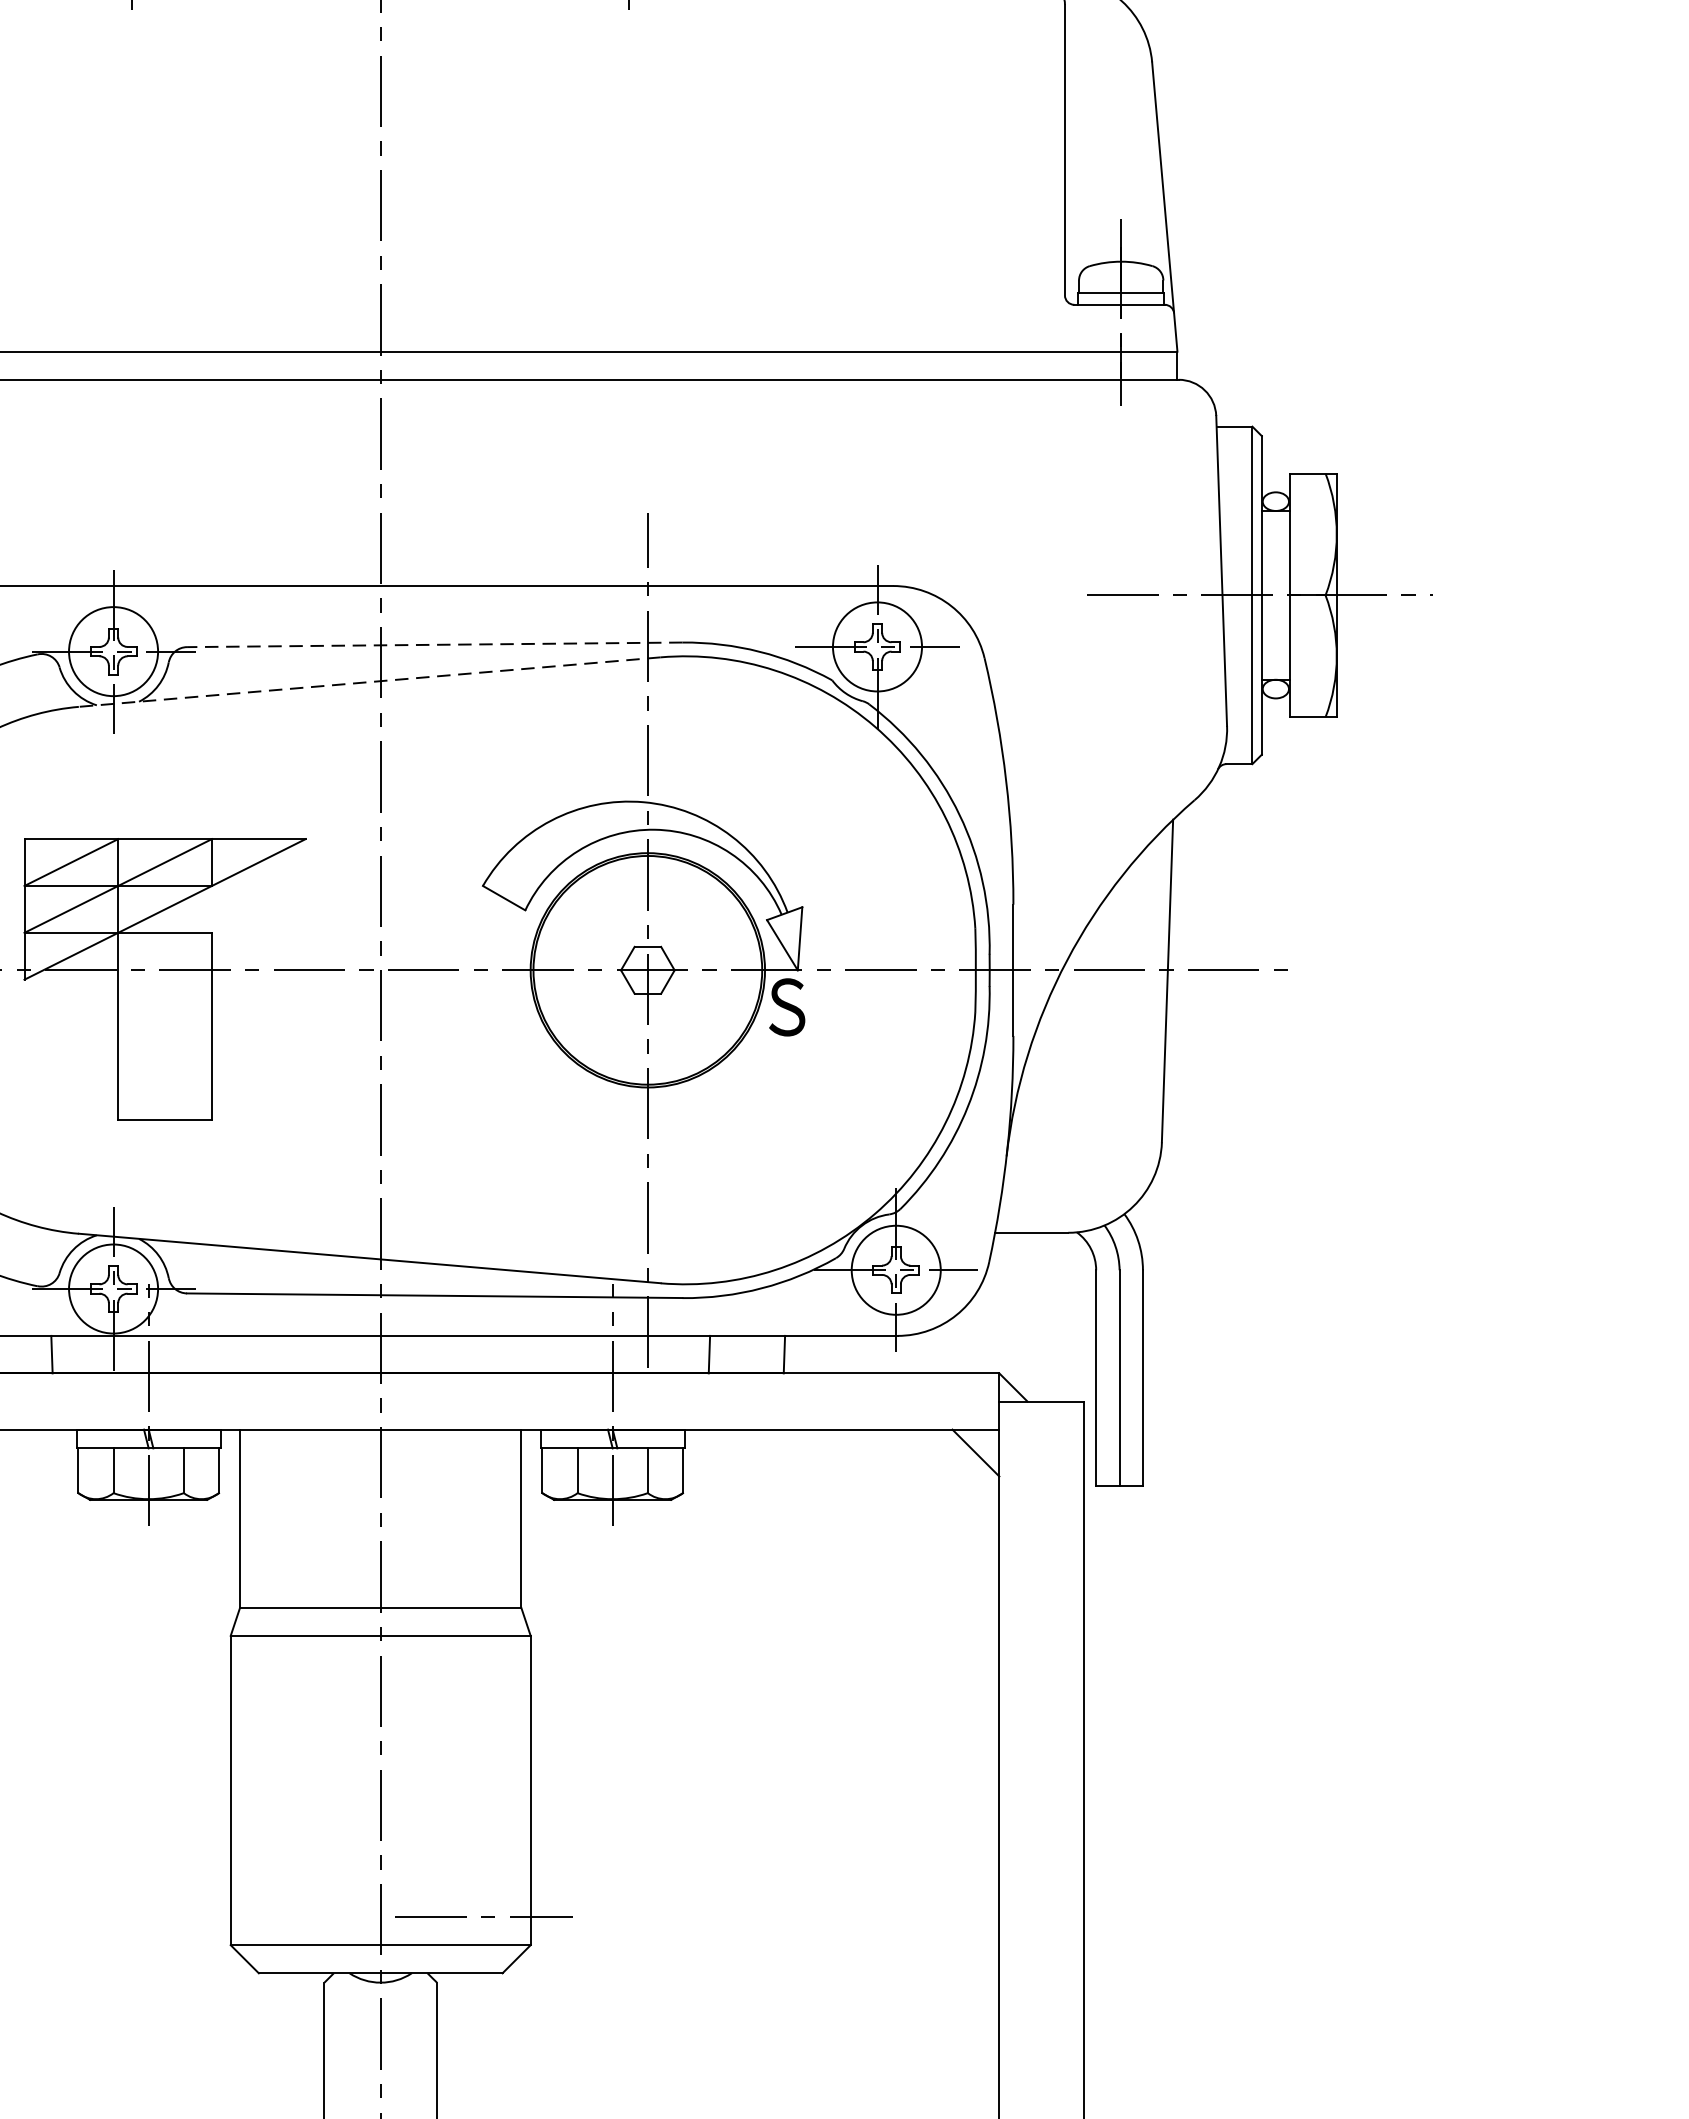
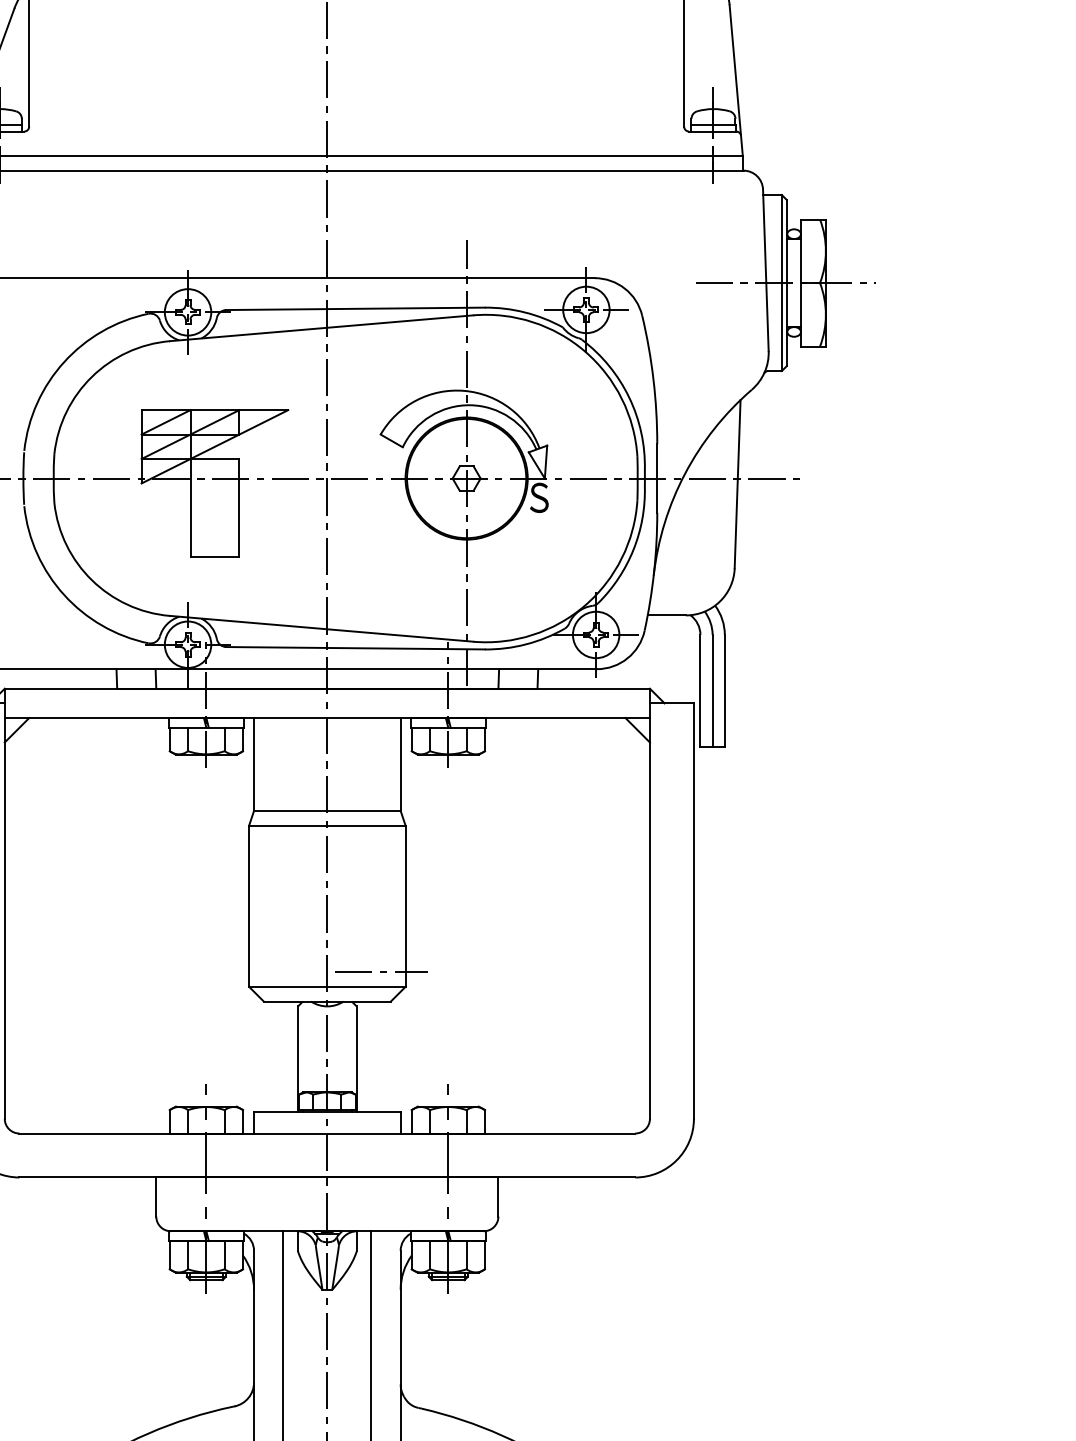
line: (434, 644) -> (355, 308), dashed -> solid
line: (369, 682) -> (321, 328), dashed -> solid

